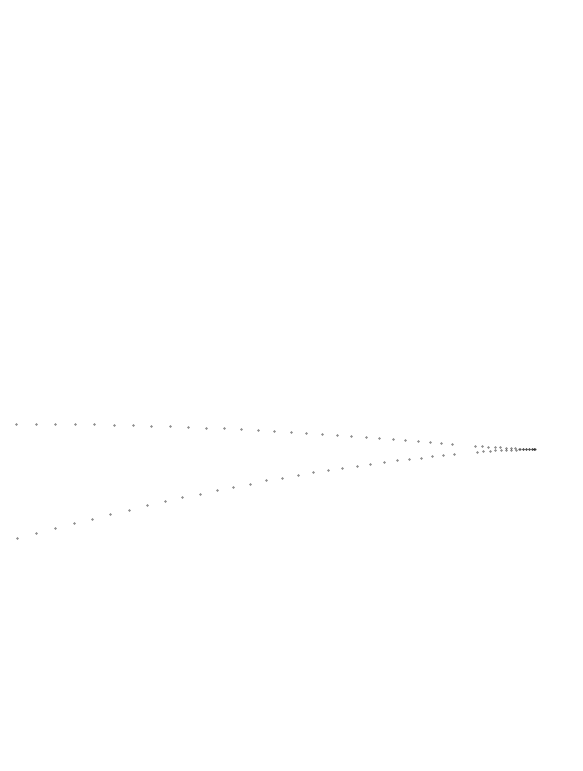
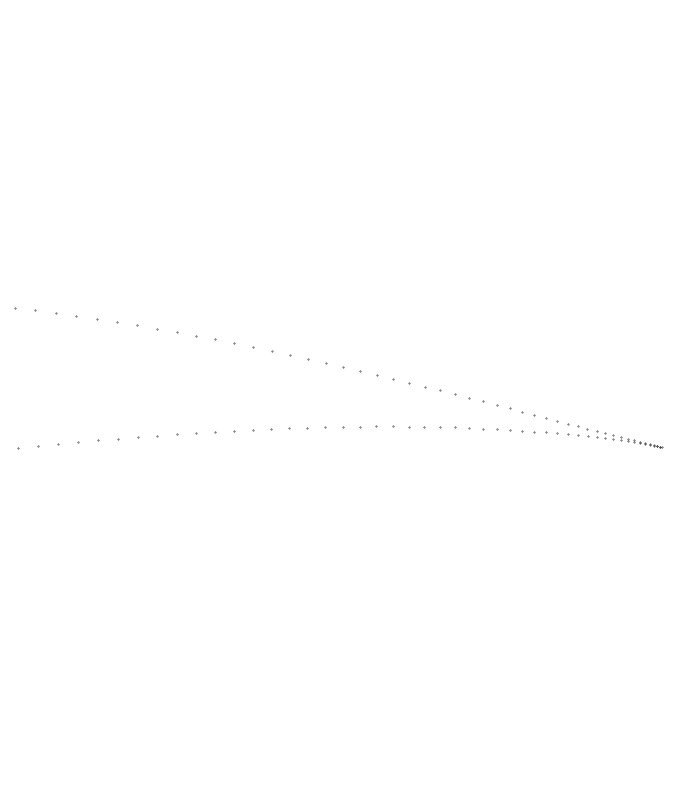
part: (505, 447) -> (620, 436), size x1.43

